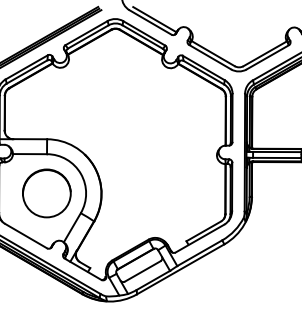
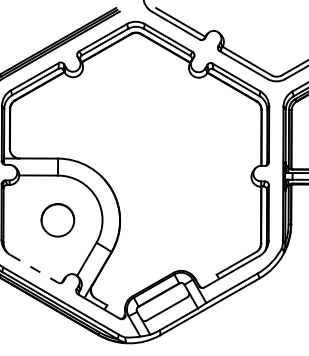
part: (46, 193) -> (57, 220), size x0.6
line: (26, 236) -> (34, 269), solid -> dashed

